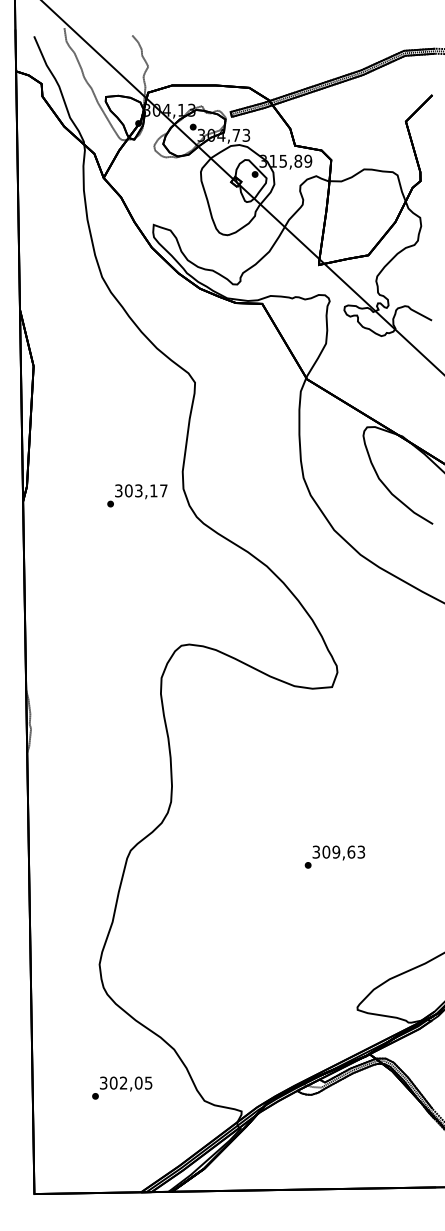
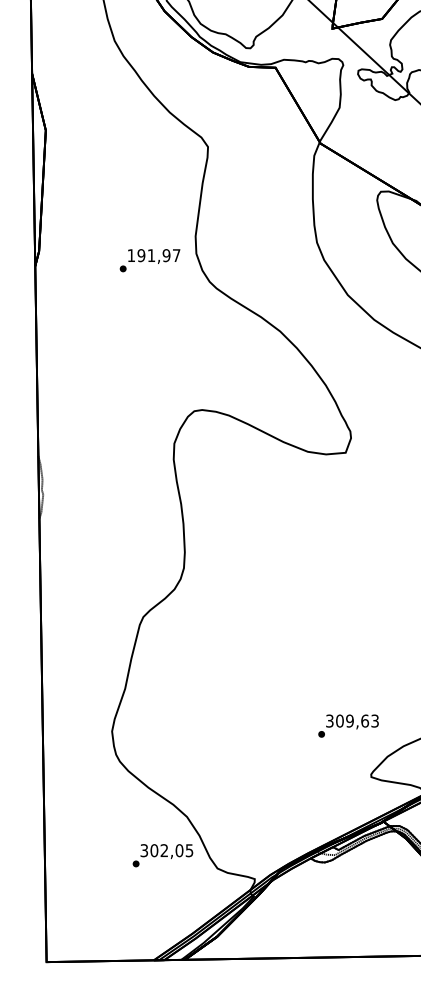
text: (136, 490) -> (149, 255), 303,17 -> 191,97
text: (334, 856) -> (348, 725), moved
text: (122, 1087) -> (163, 855), moved

